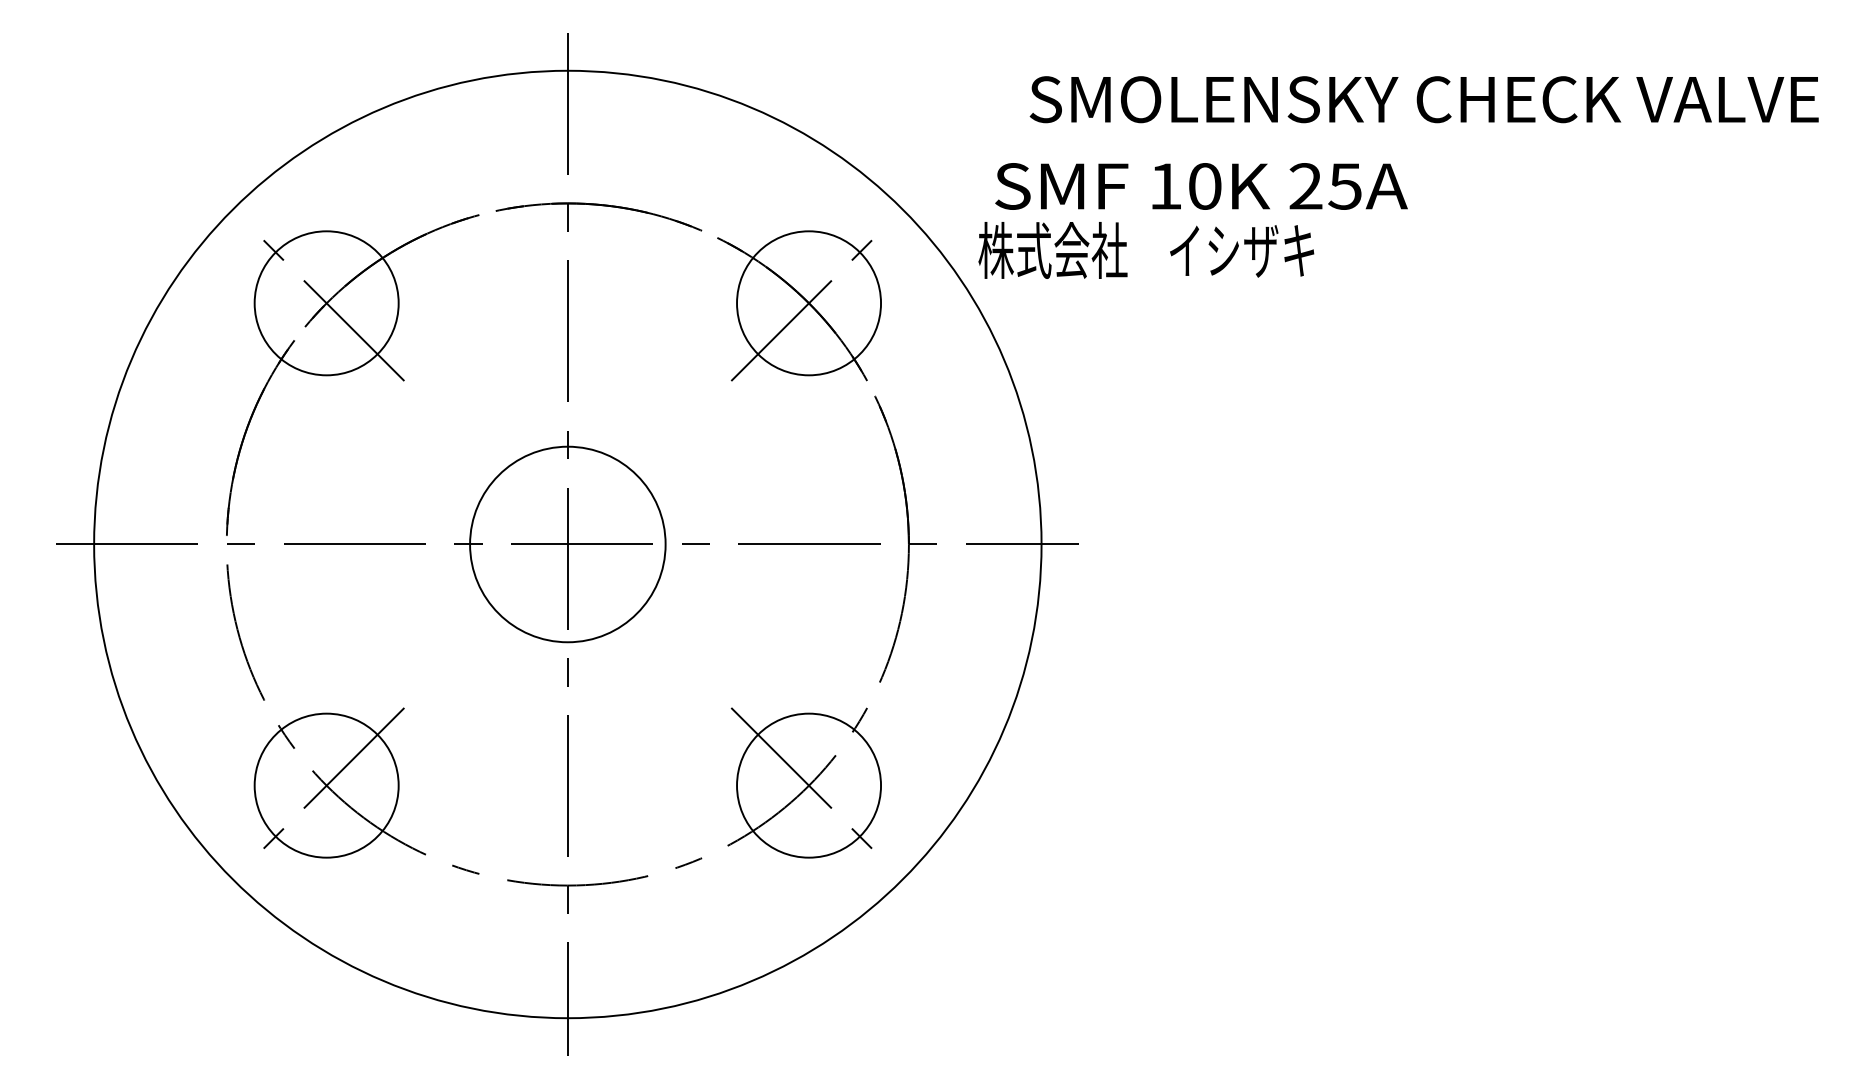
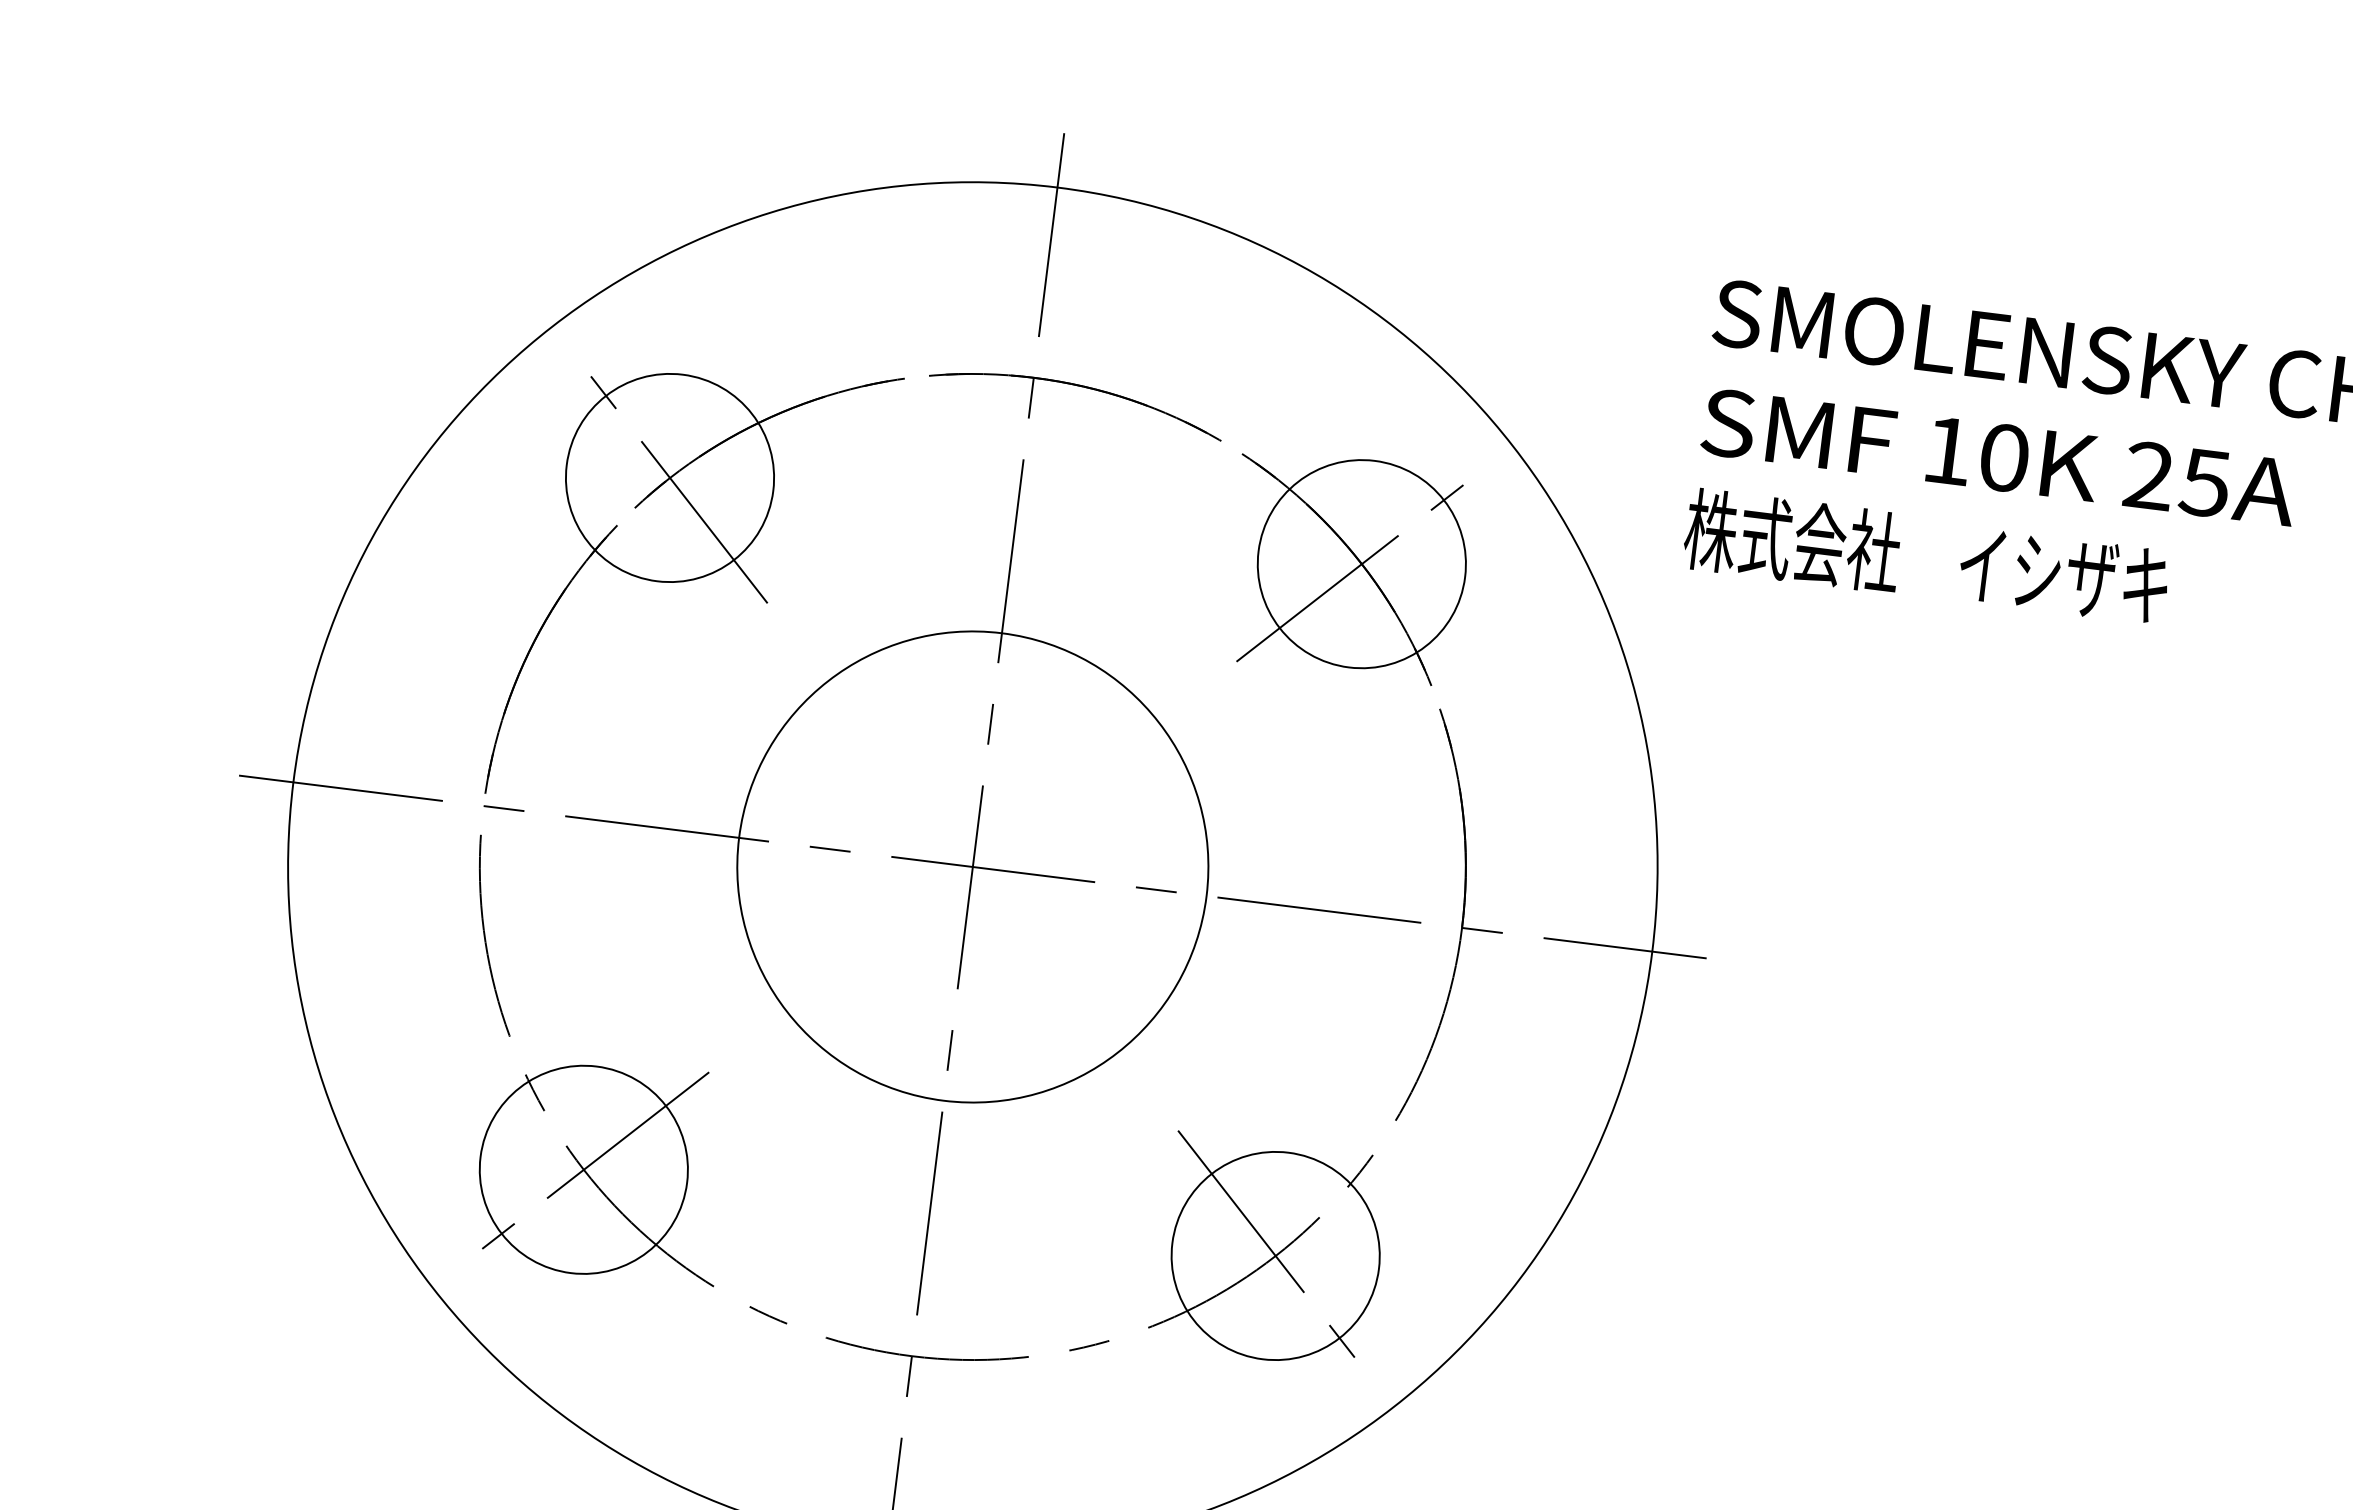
text: (1201, 186) -> (1999, 457), moved
text: (1146, 250) -> (1927, 557), moved
circle: (567, 544) -> (972, 866), size x1.67

